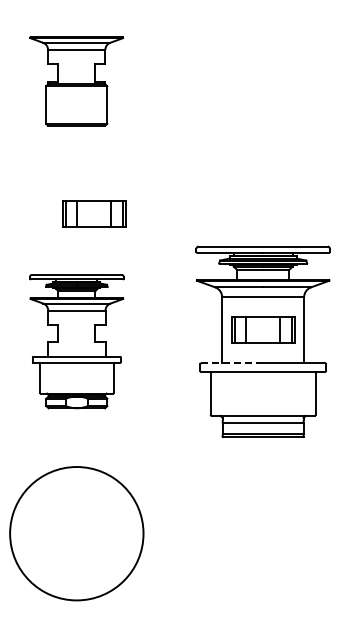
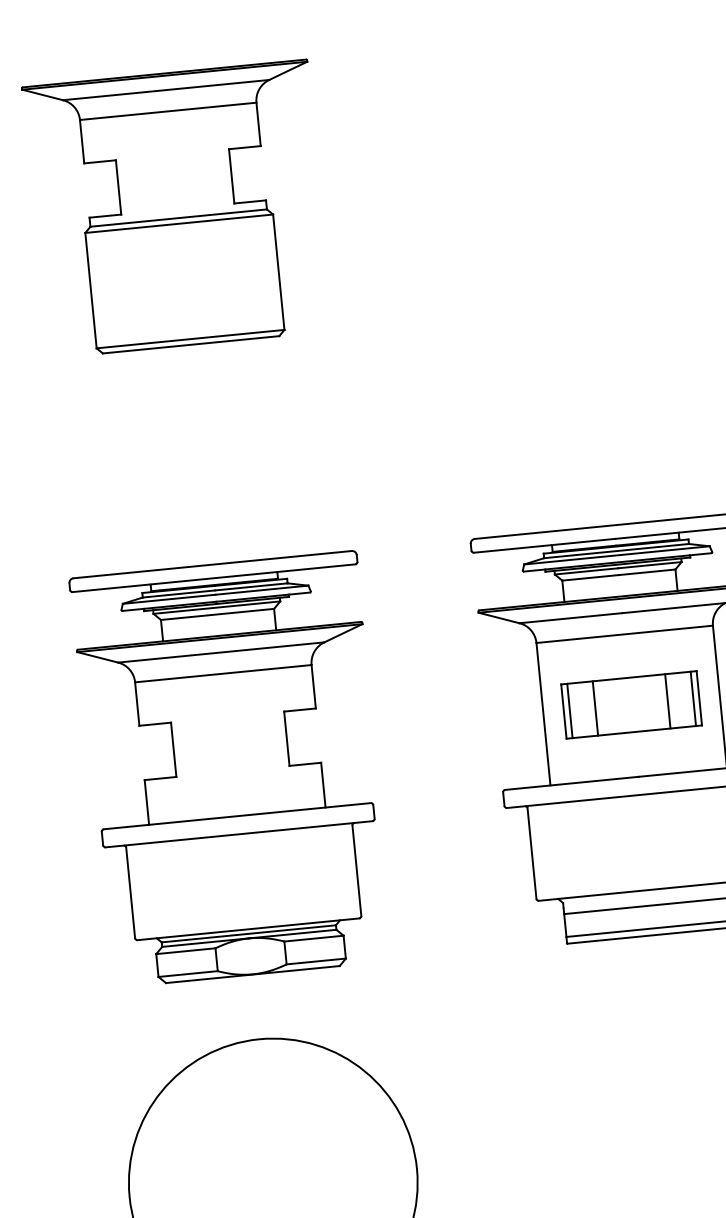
part: (76, 81) -> (177, 209), size x1.43
part: (94, 213) -> (243, 489), removed
part: (76, 341) -> (232, 769), size x1.43
line: (232, 363) -> (572, 783), dashed -> solid

